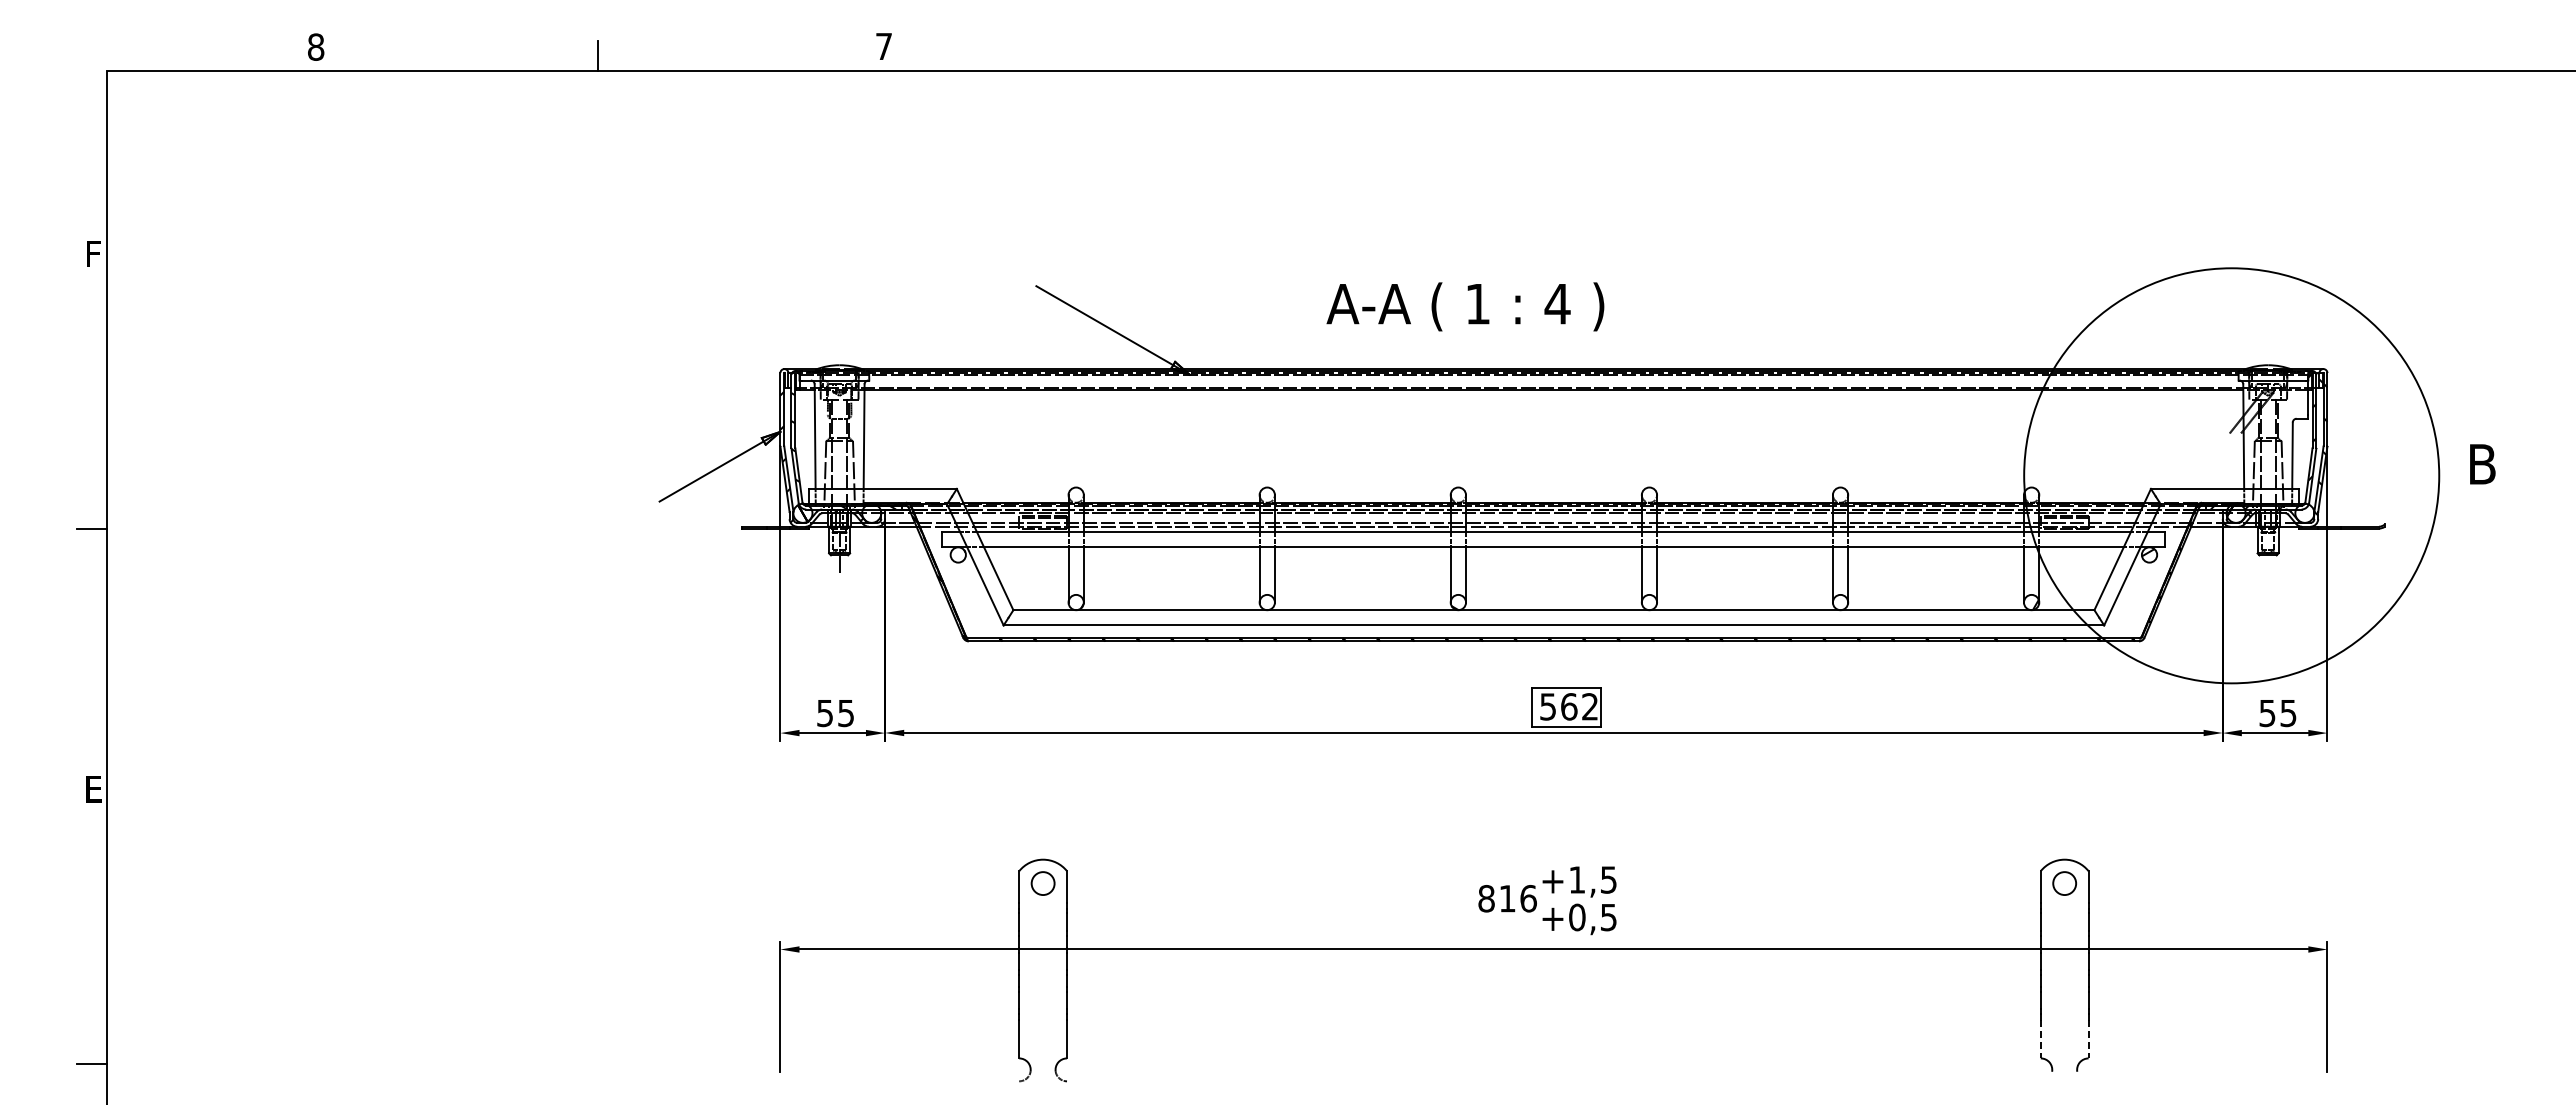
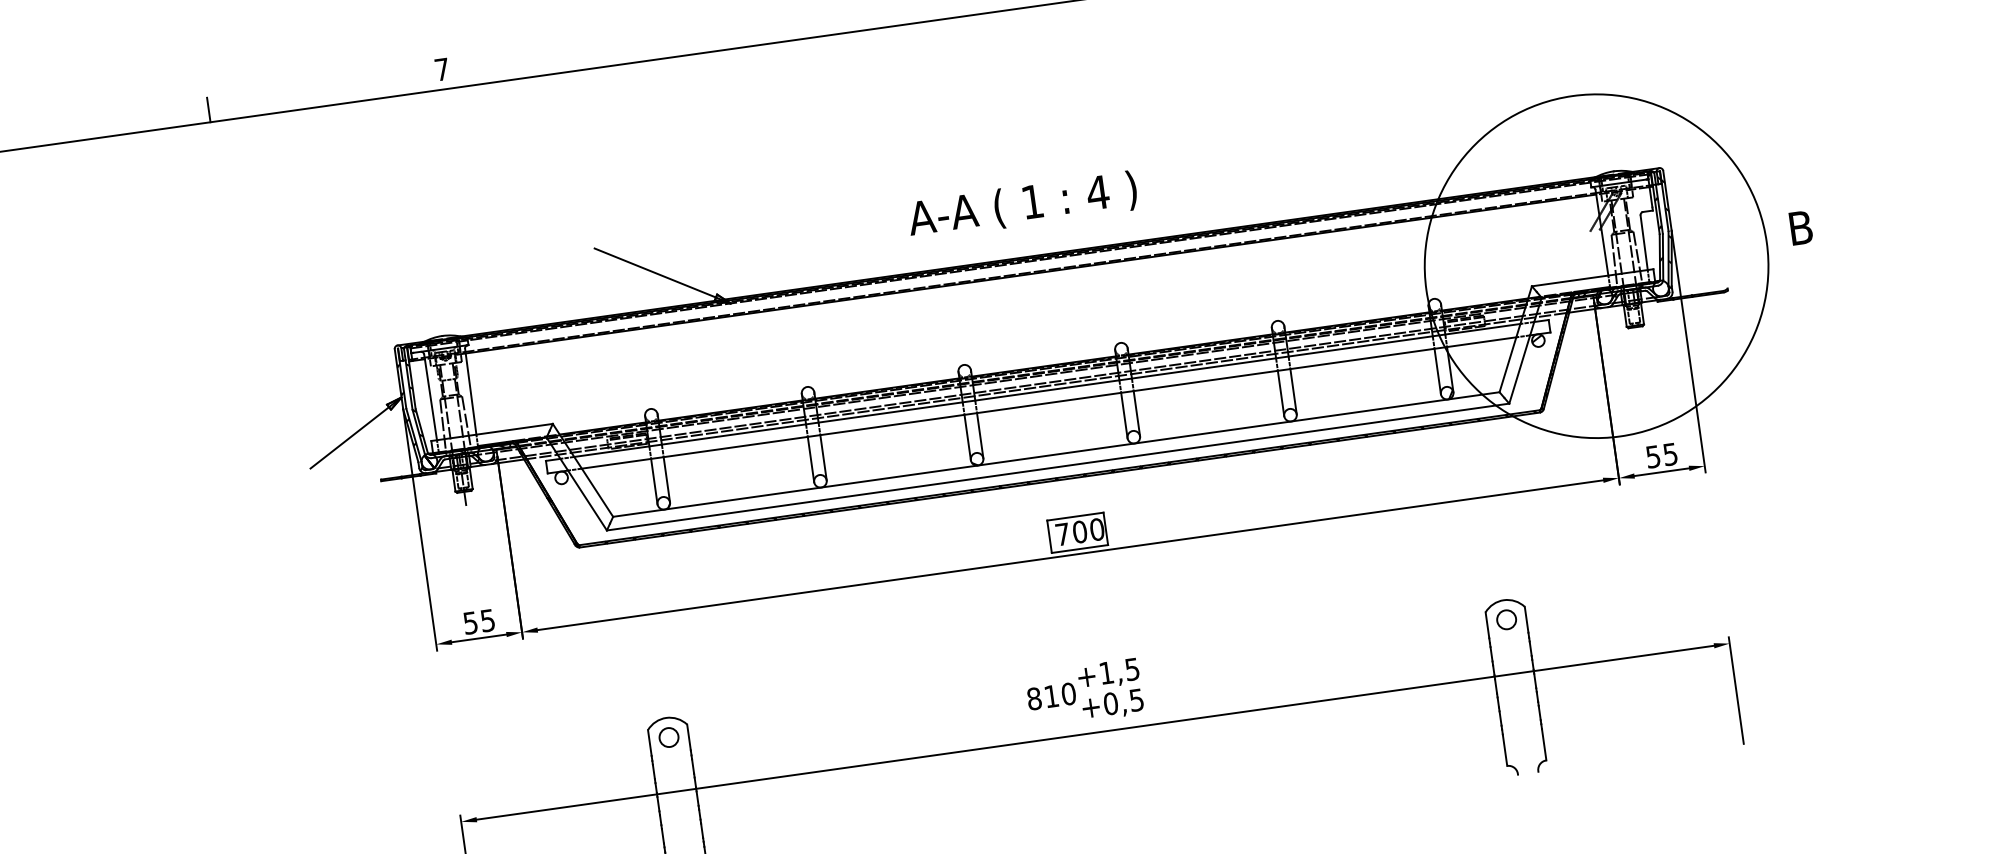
text: (1465, 306) -> (1022, 205), moved
text: (1569, 706) -> (1080, 531), 562 -> 700
text: (1528, 898) -> (1068, 693), 816 -> 810
line: (2040, 1039) -> (1504, 750), dashed -> solid
line: (2088, 1039) -> (1544, 744), dashed -> solid

